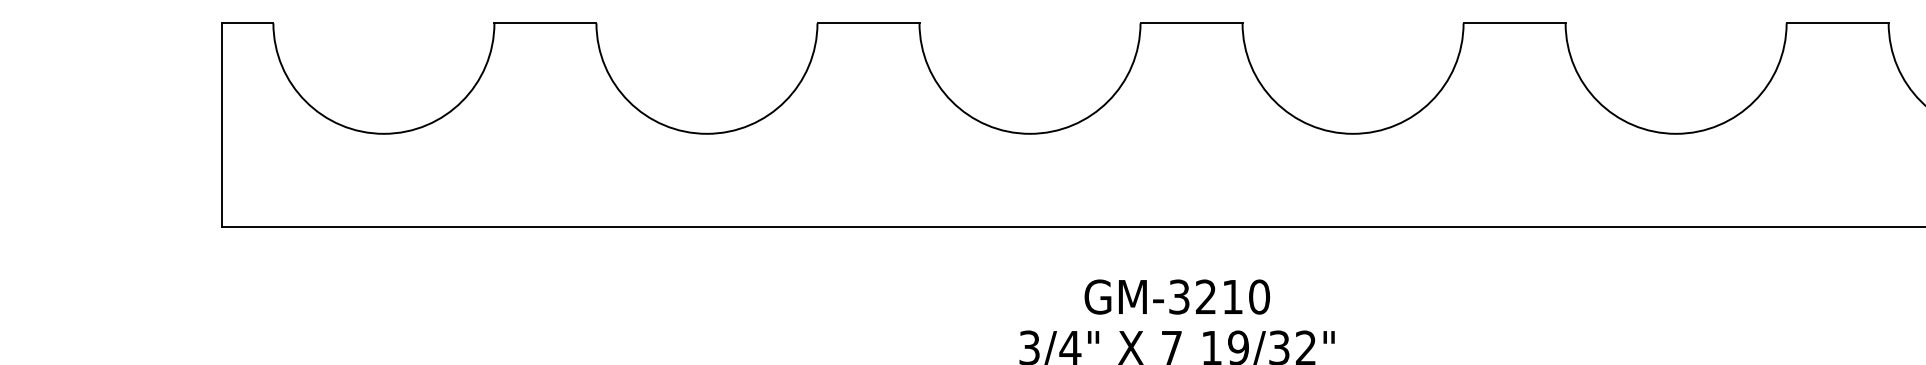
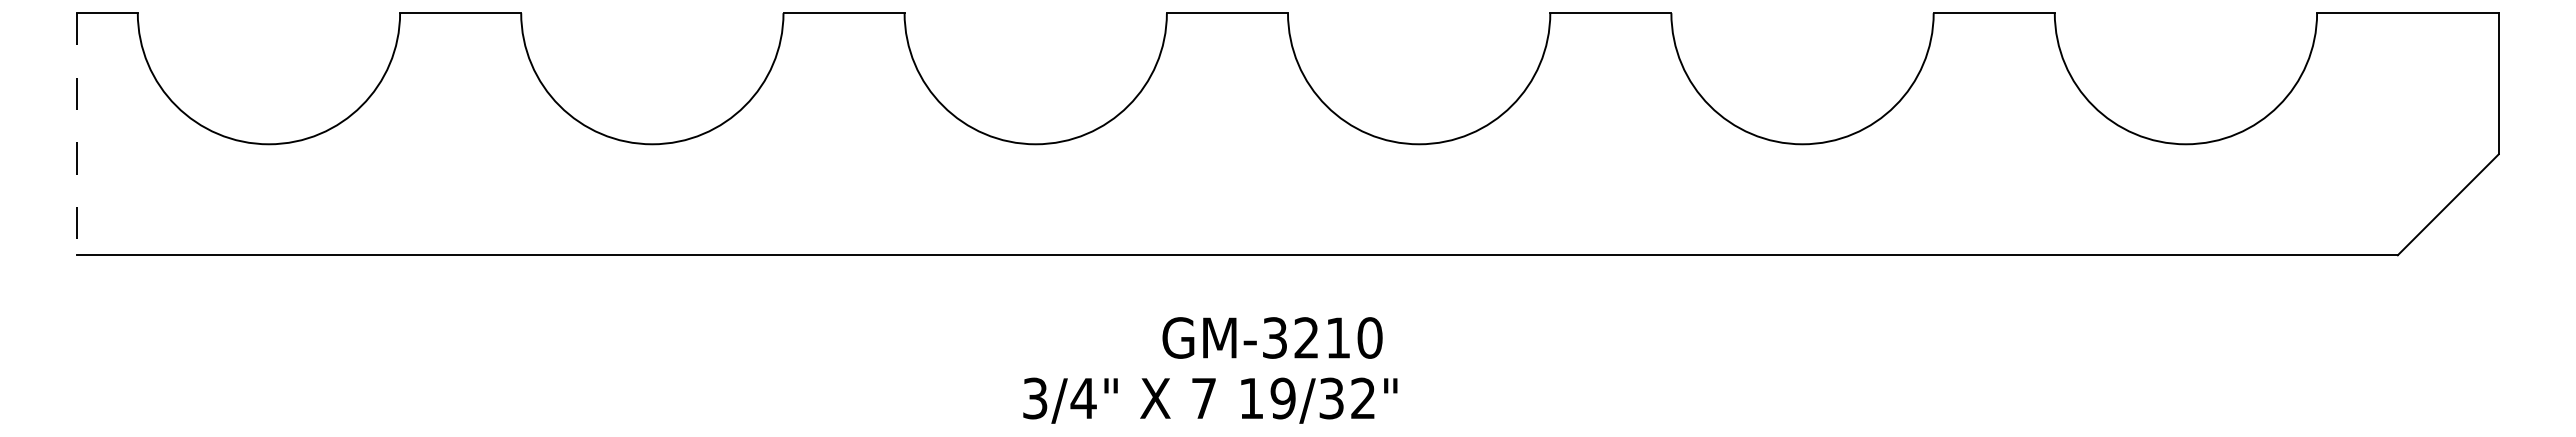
line: (222, 125) -> (77, 134), solid -> dashed
text: (1177, 296) -> (1272, 337), moved

